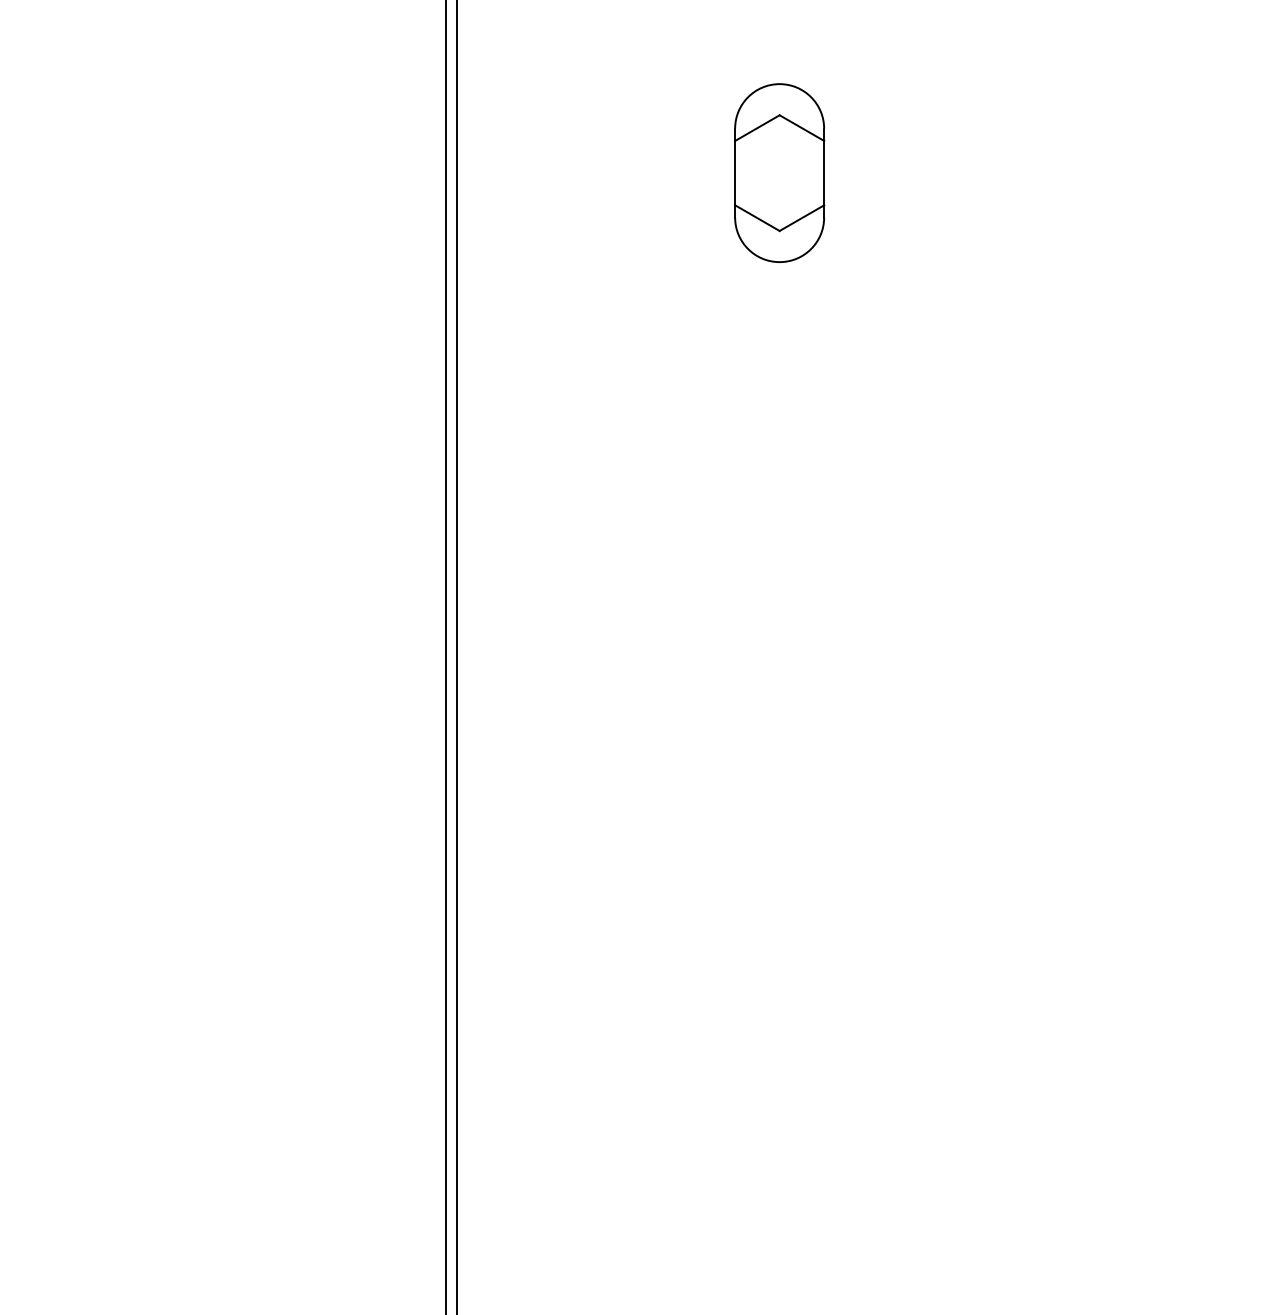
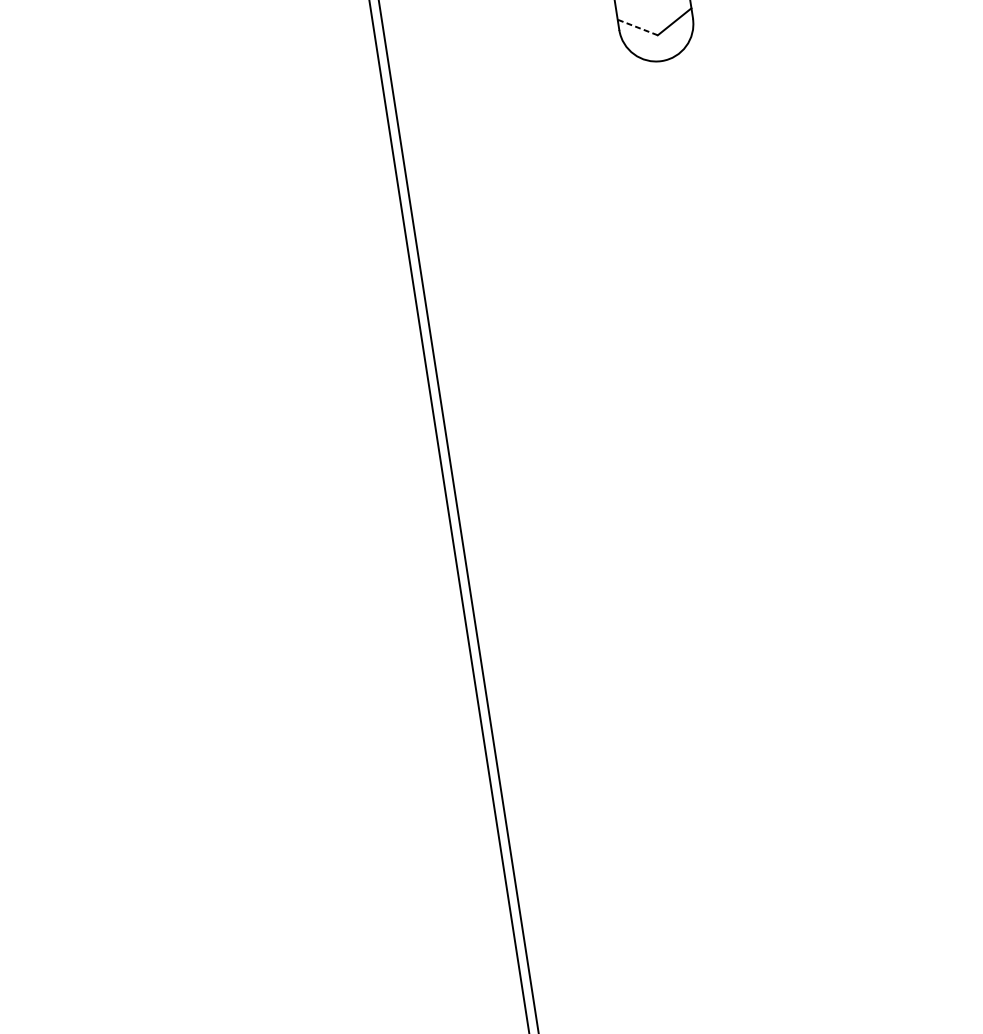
line: (757, 218) -> (637, 27), solid -> dashed

